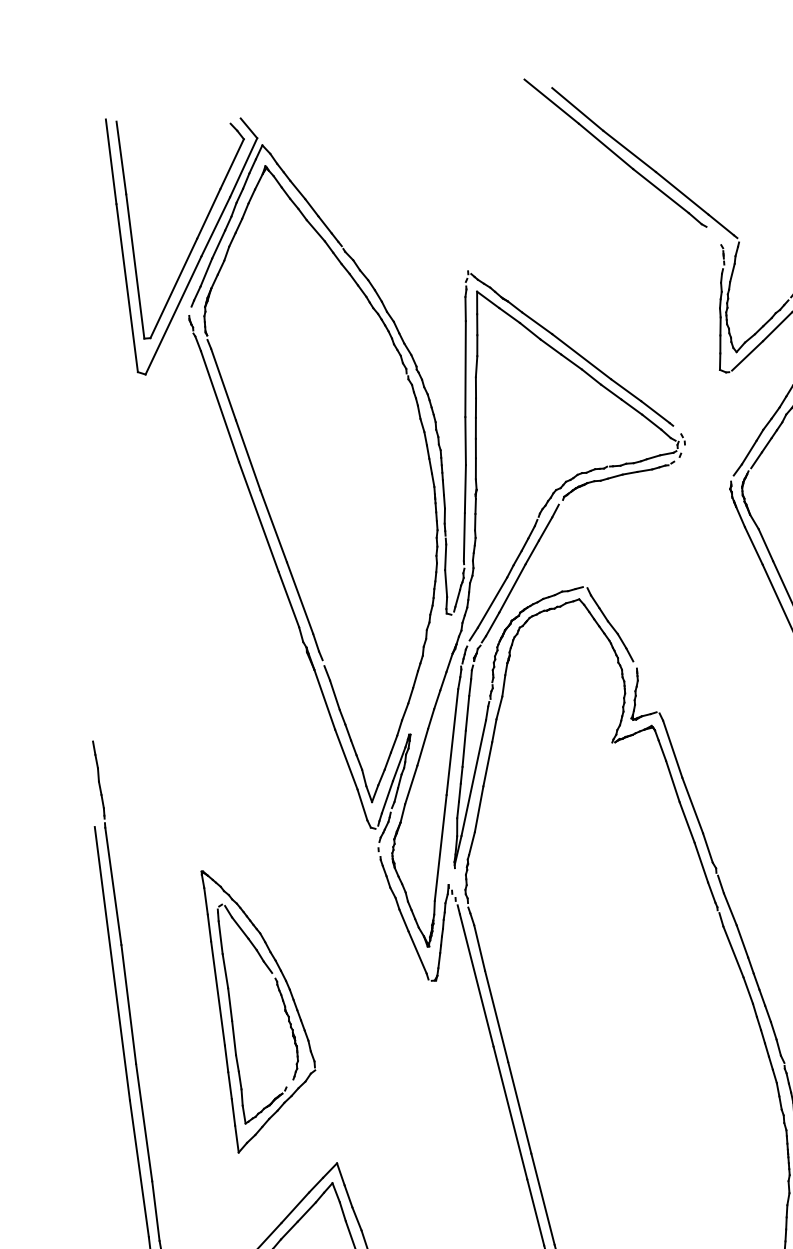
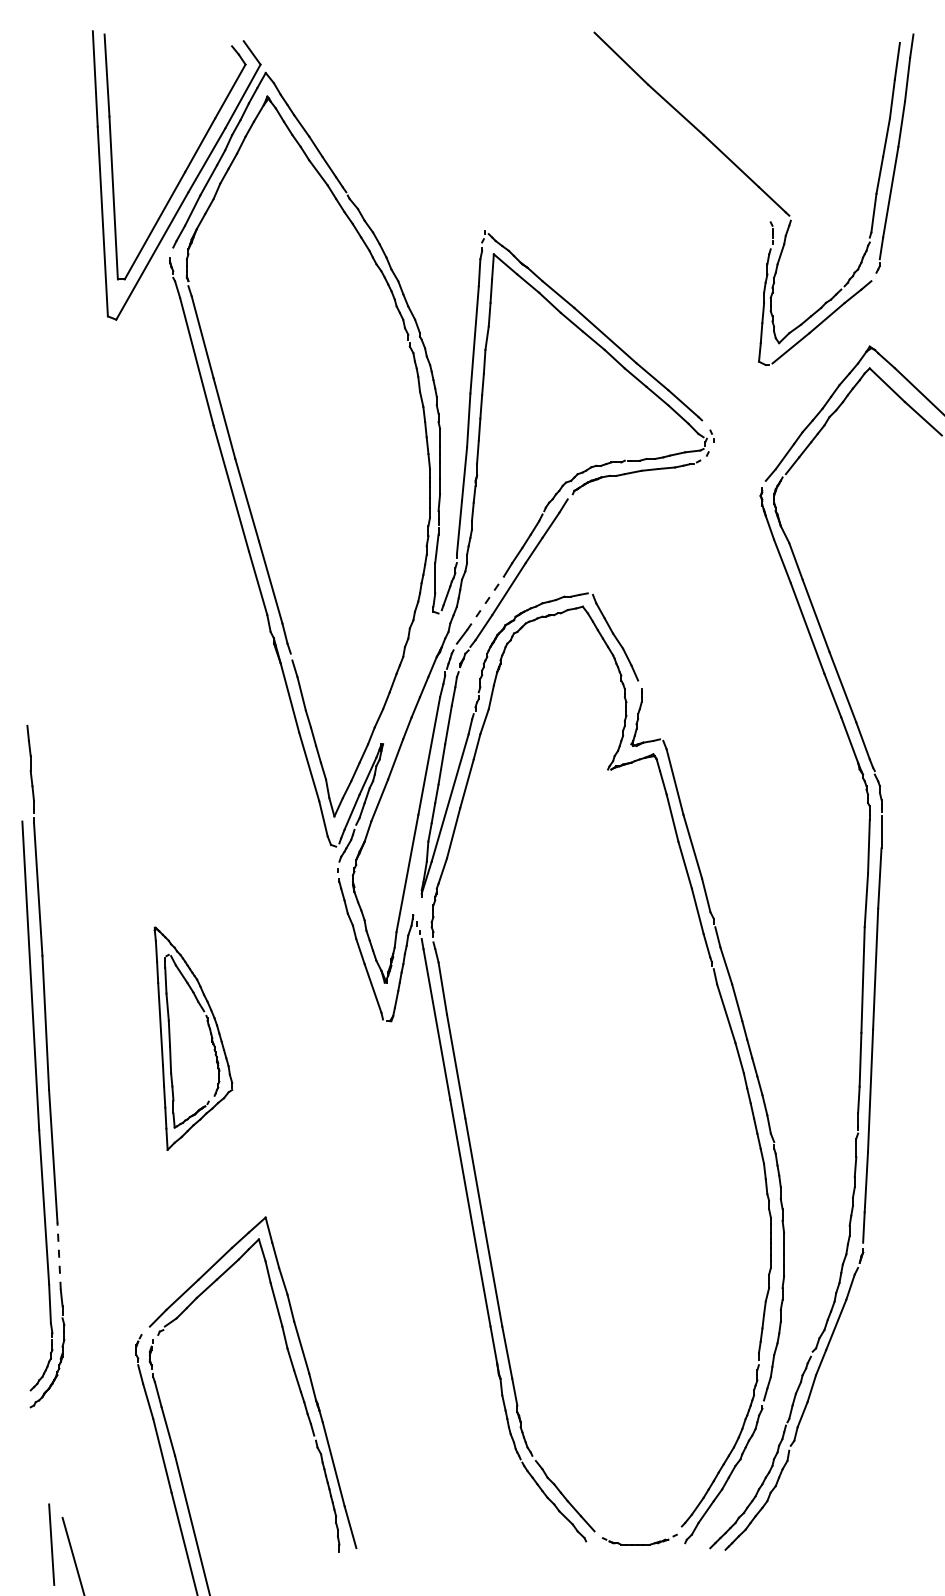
part: (615, 152) -> (659, 110), removed
line: (492, 602) -> (485, 603), solid -> dashed
part: (261, 1008) -> (193, 1038), size x0.7
line: (156, 1211) -> (59, 1256), solid -> dashed

